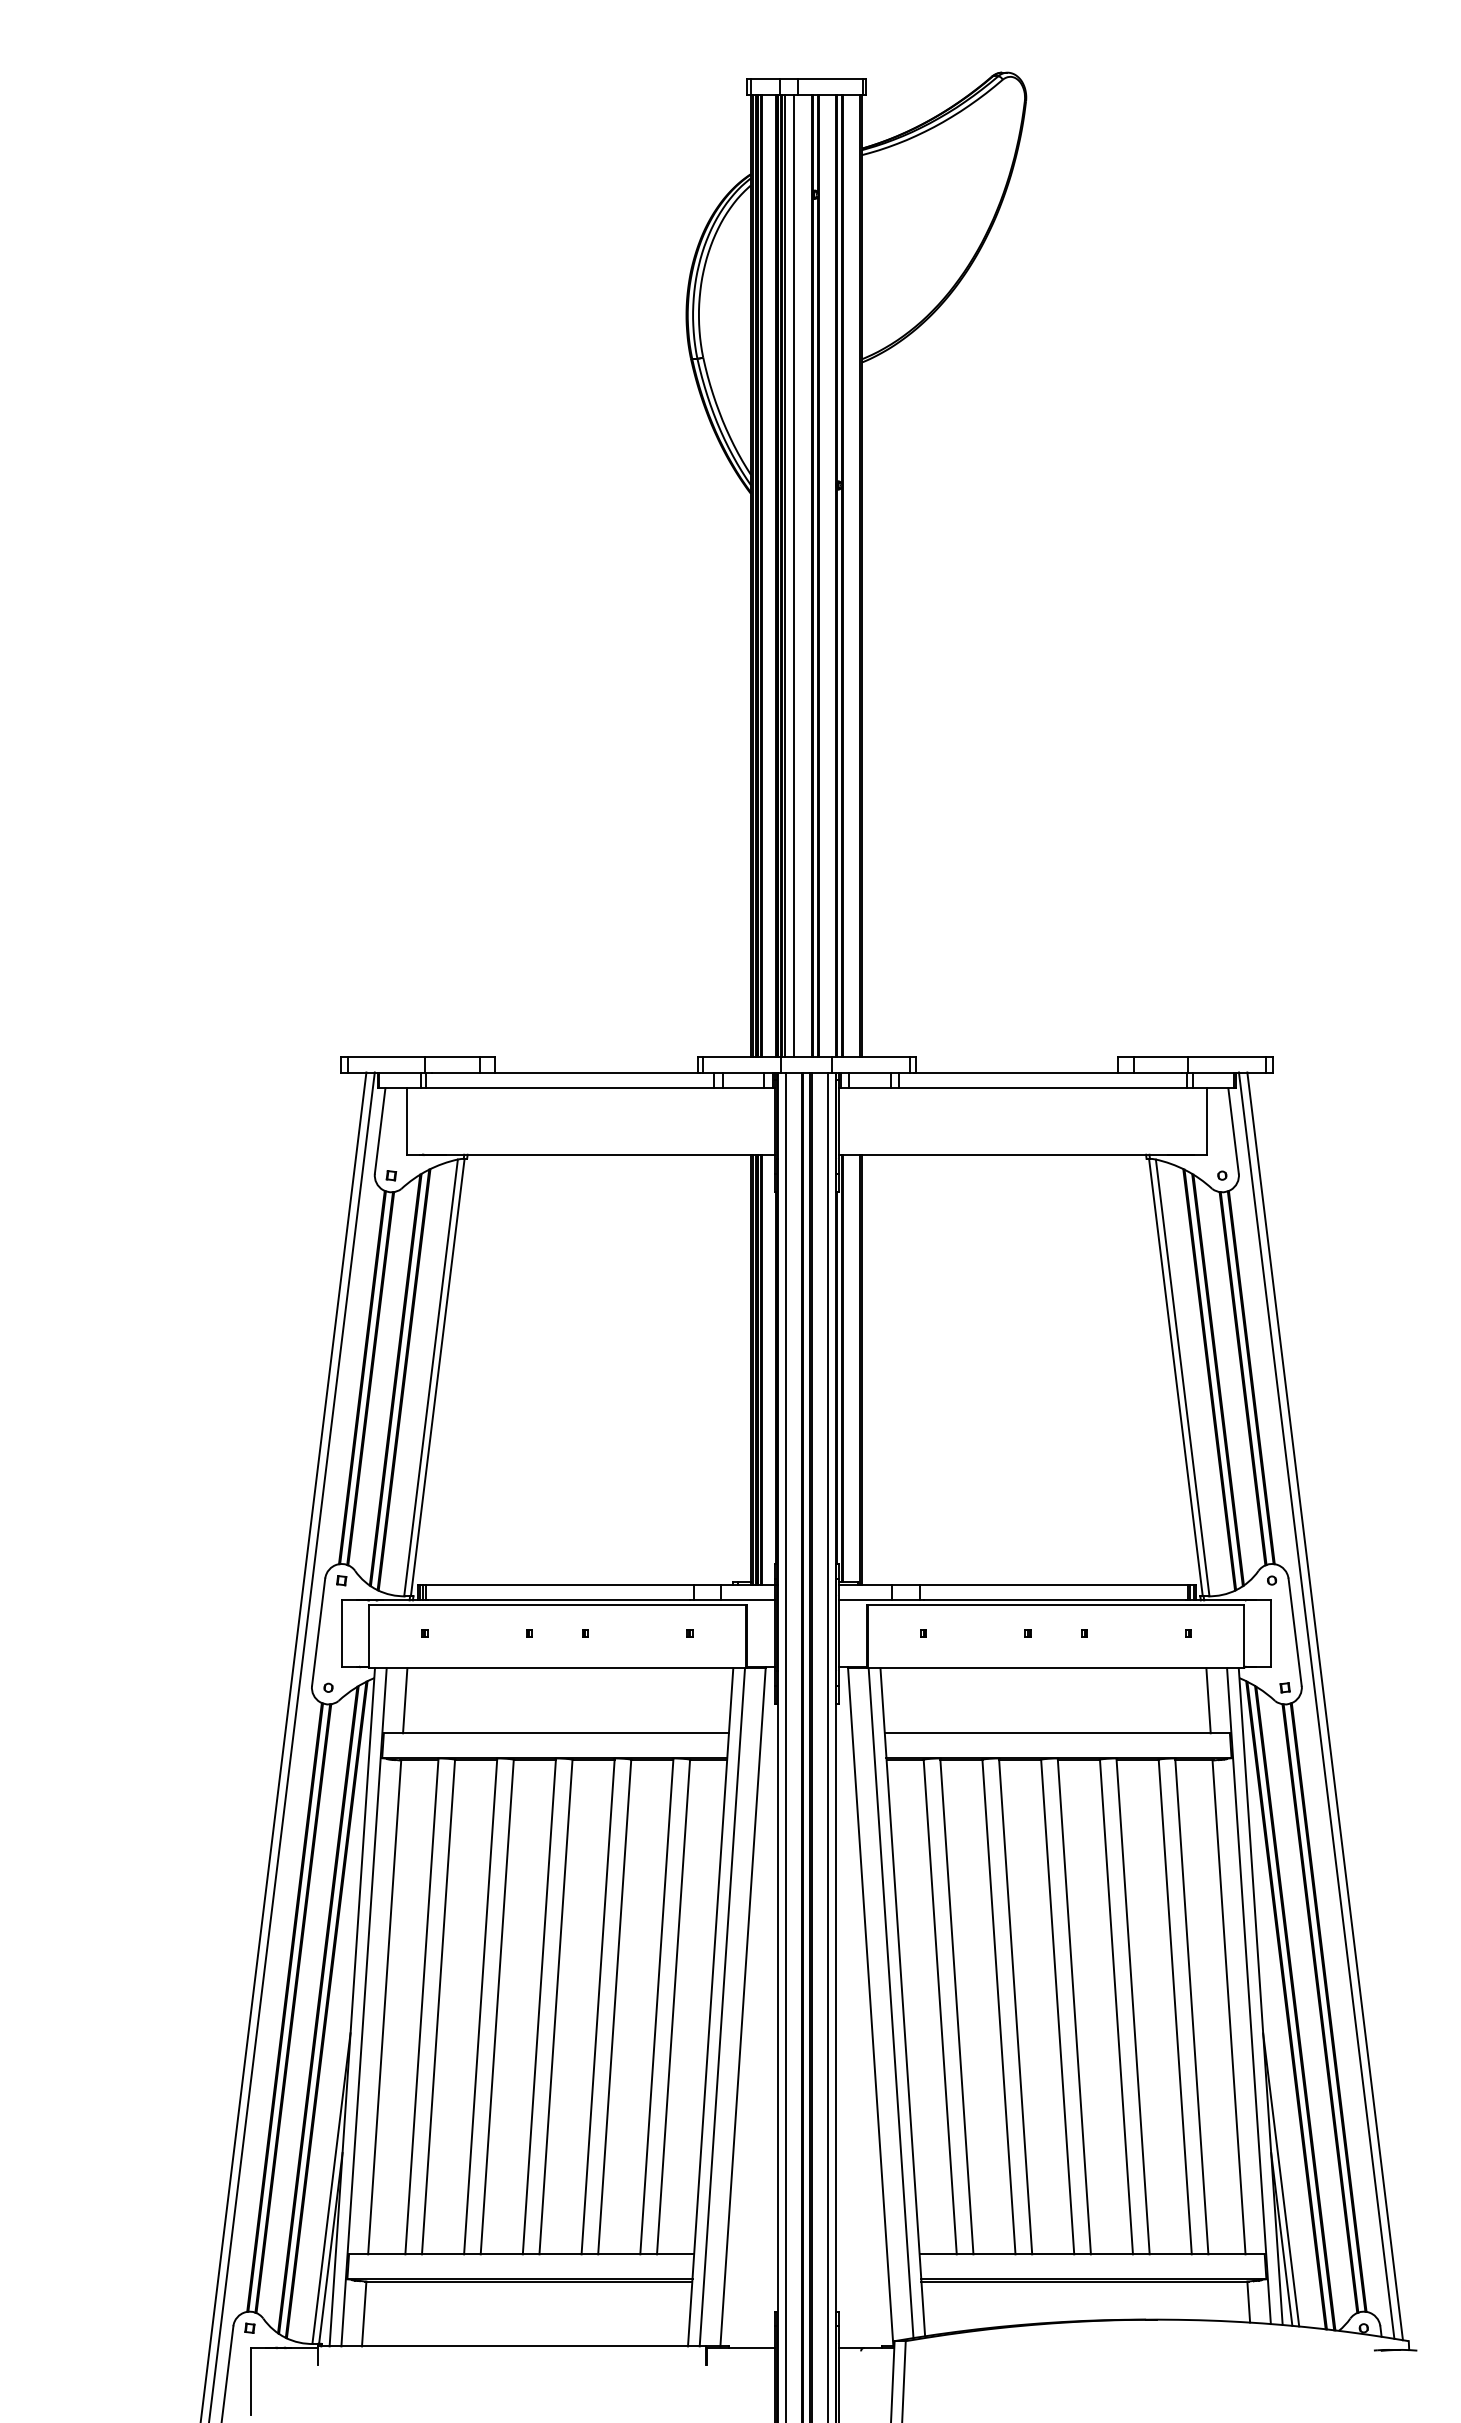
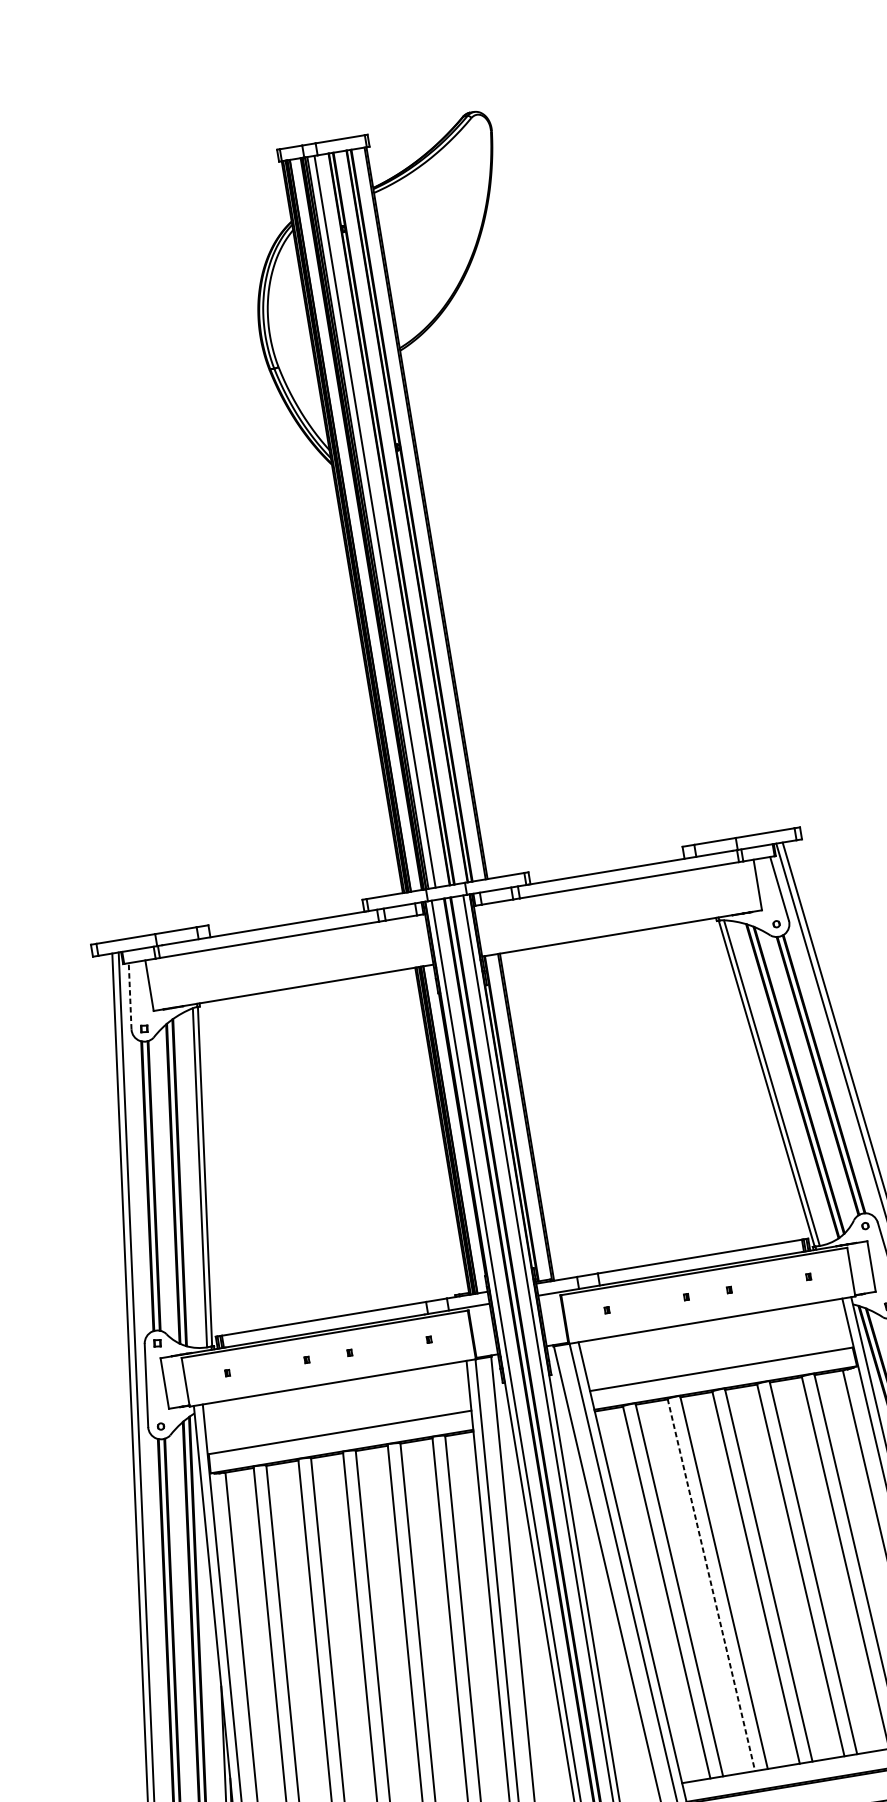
line: (380, 1130) -> (130, 995), solid -> dashed
line: (405, 1700) -> (221, 1426), removed
line: (1208, 1700) -> (832, 1325), removed
line: (998, 2007) -> (711, 1585), solid -> dashed

